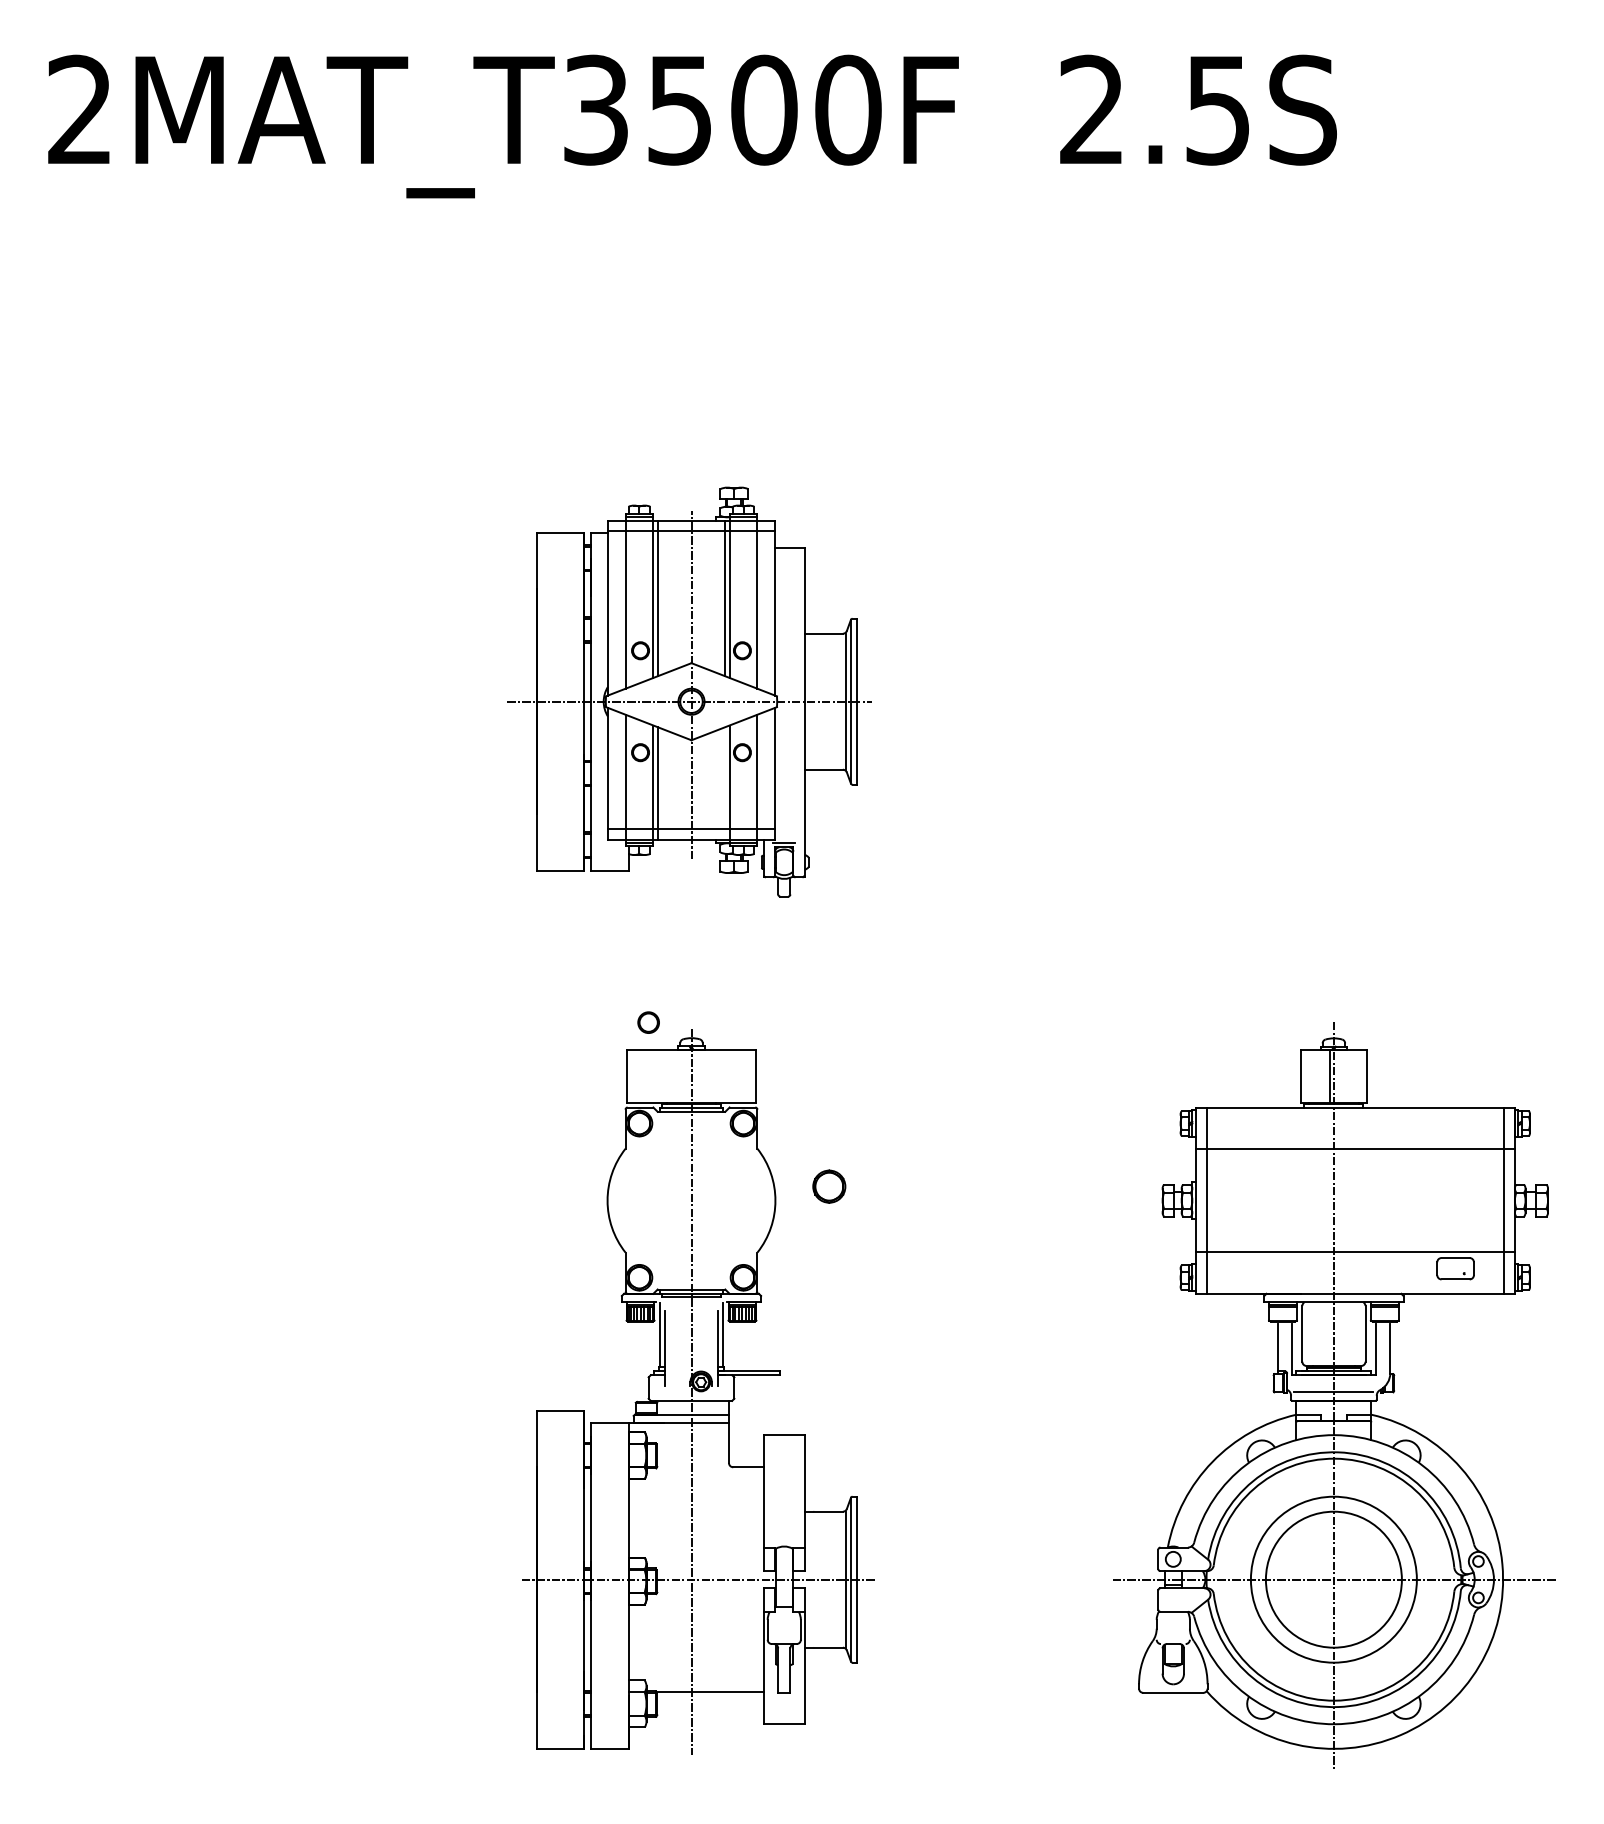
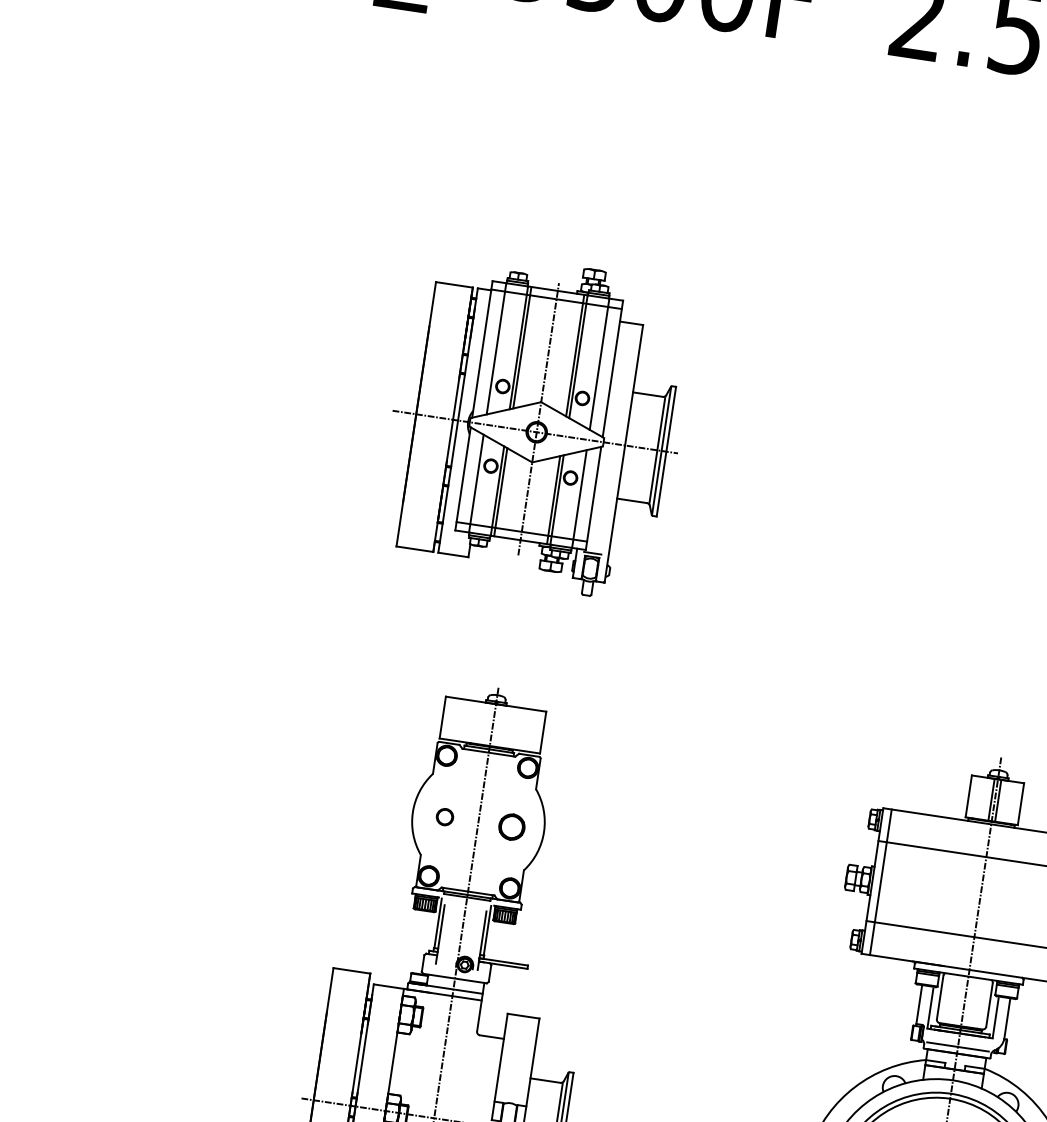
line: (725, 783) -> (553, 500), added
circle: (648, 1022) -> (444, 816), moved
line: (1338, 1076) -> (998, 800), added
part: (829, 1186) -> (512, 827), moved

